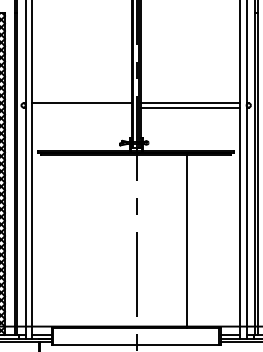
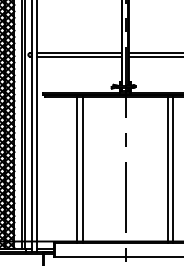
line: (81, 107) -> (78, 56), added
line: (79, 241) -> (77, 169), added
line: (85, 241) -> (82, 169), added
line: (193, 241) -> (173, 169), added

